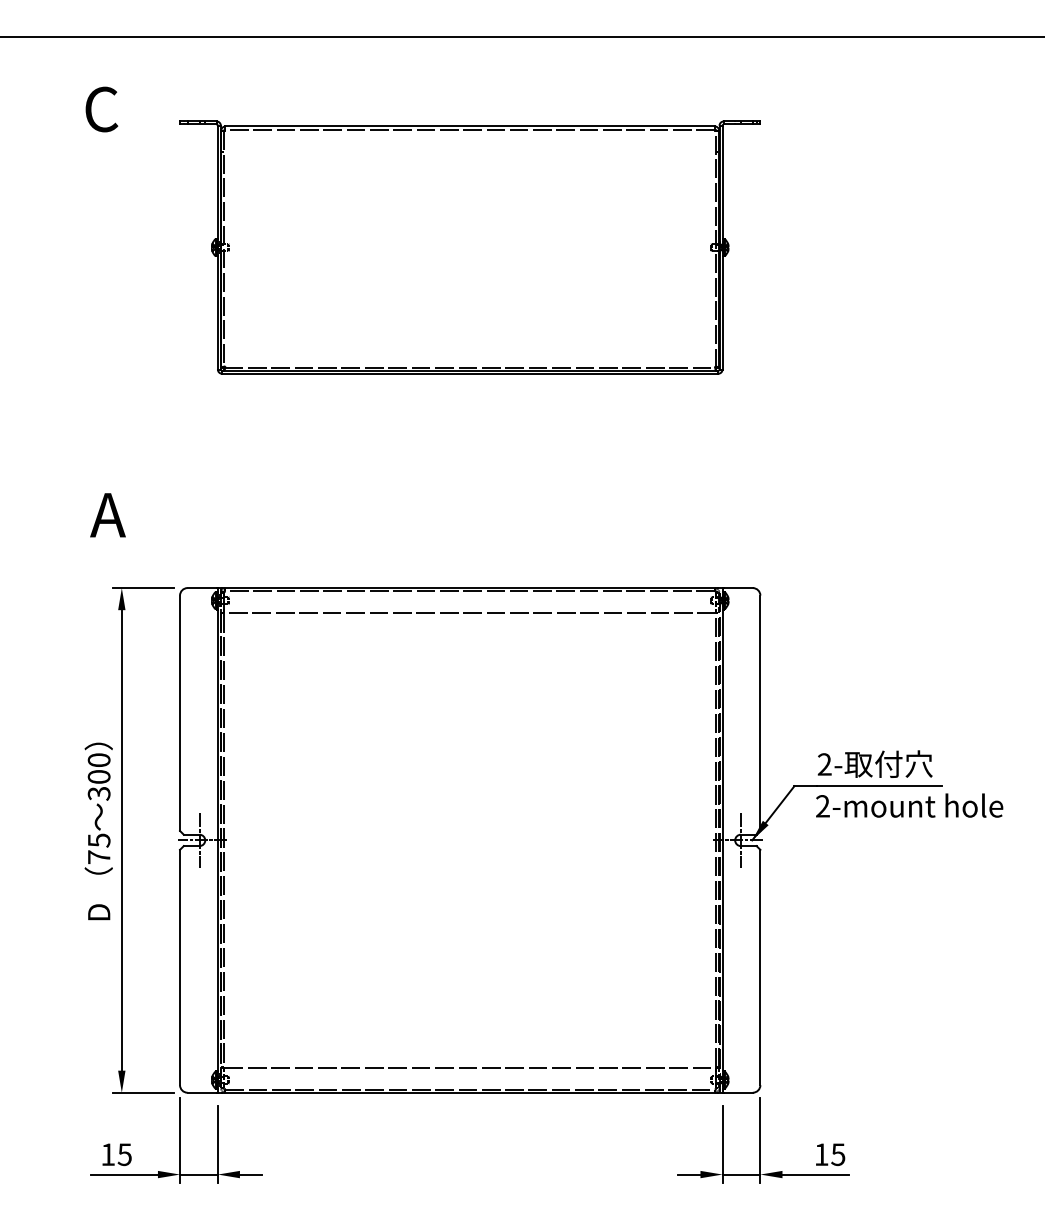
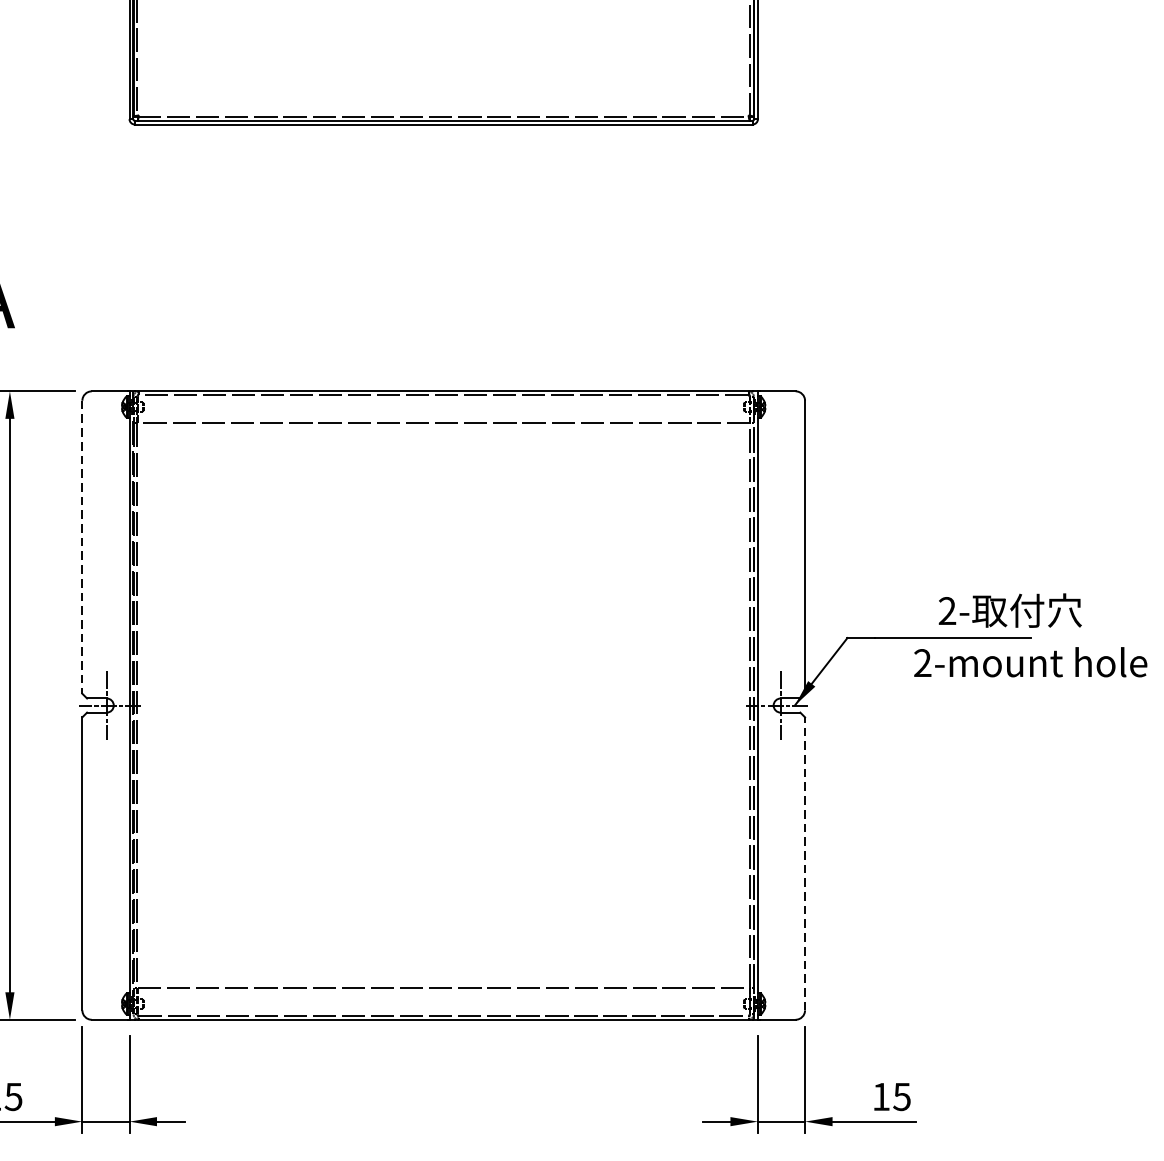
line: (180, 713) -> (82, 547), solid -> dashed
text: (874, 763) -> (1009, 609), moved
text: (909, 805) -> (1030, 662), moved
line: (760, 967) -> (805, 863), solid -> dashed

